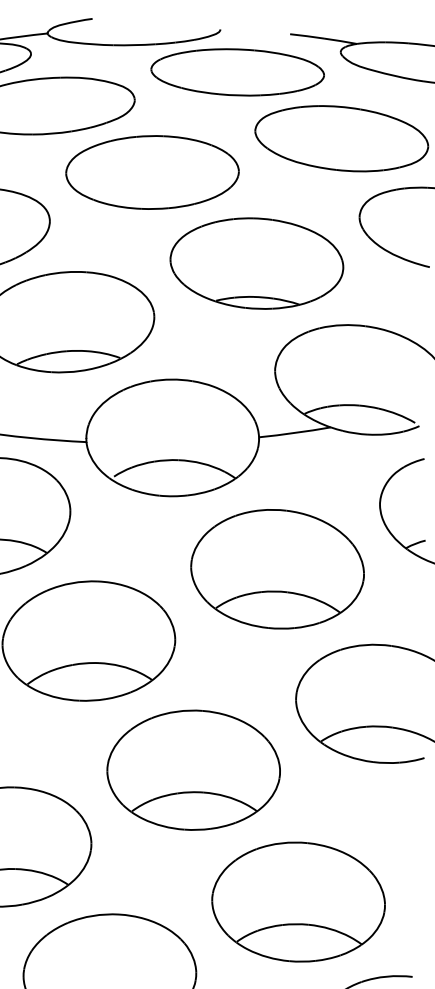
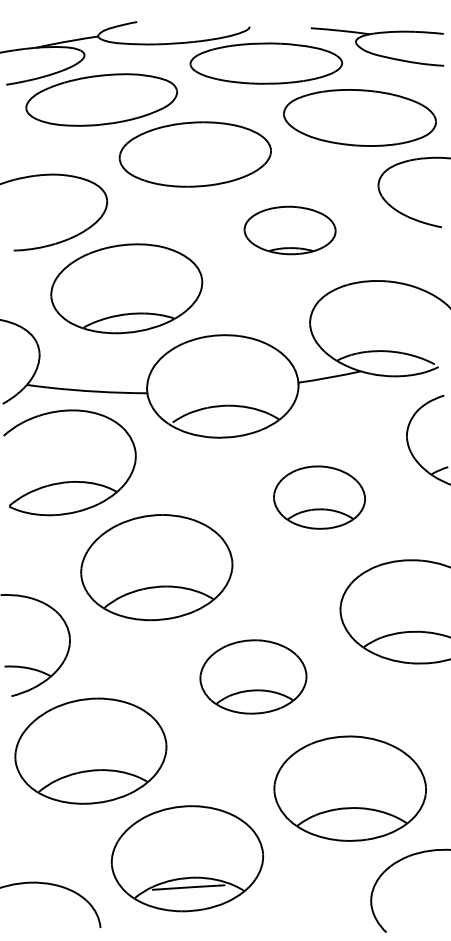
part: (256, 263) -> (289, 230), size x0.6
part: (277, 569) -> (319, 497), size x0.6
part: (193, 769) -> (253, 676), size x0.7

